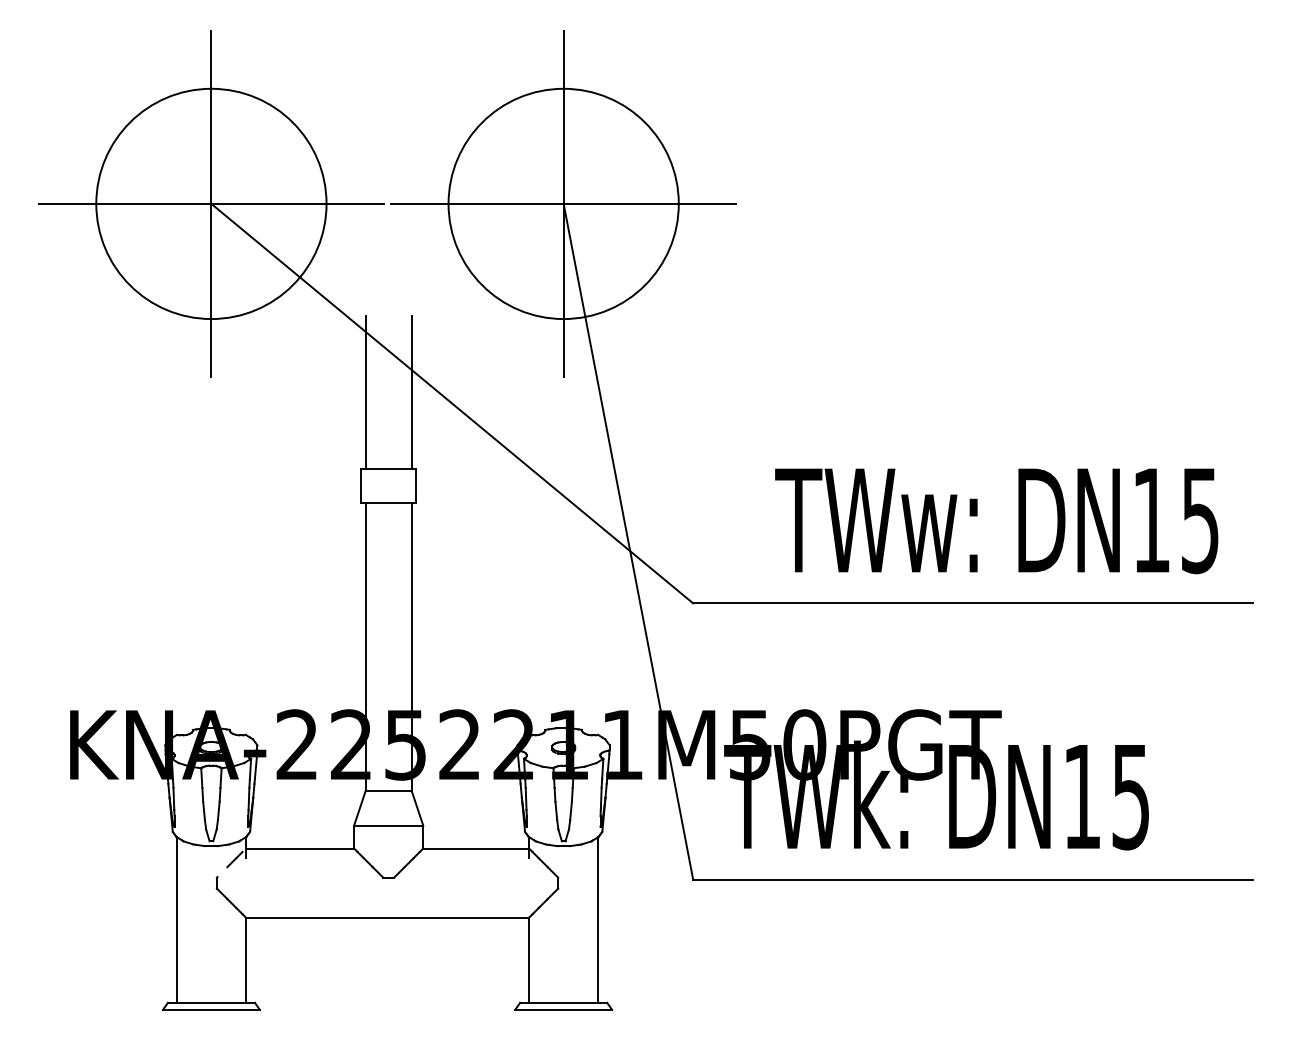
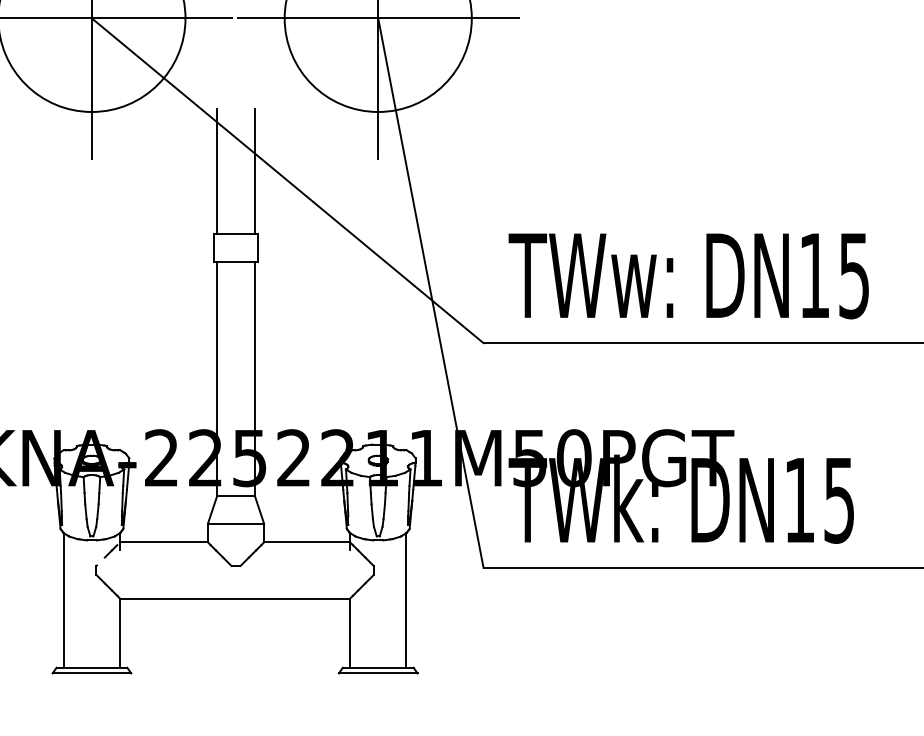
text: (996, 521) -> (688, 276), moved

